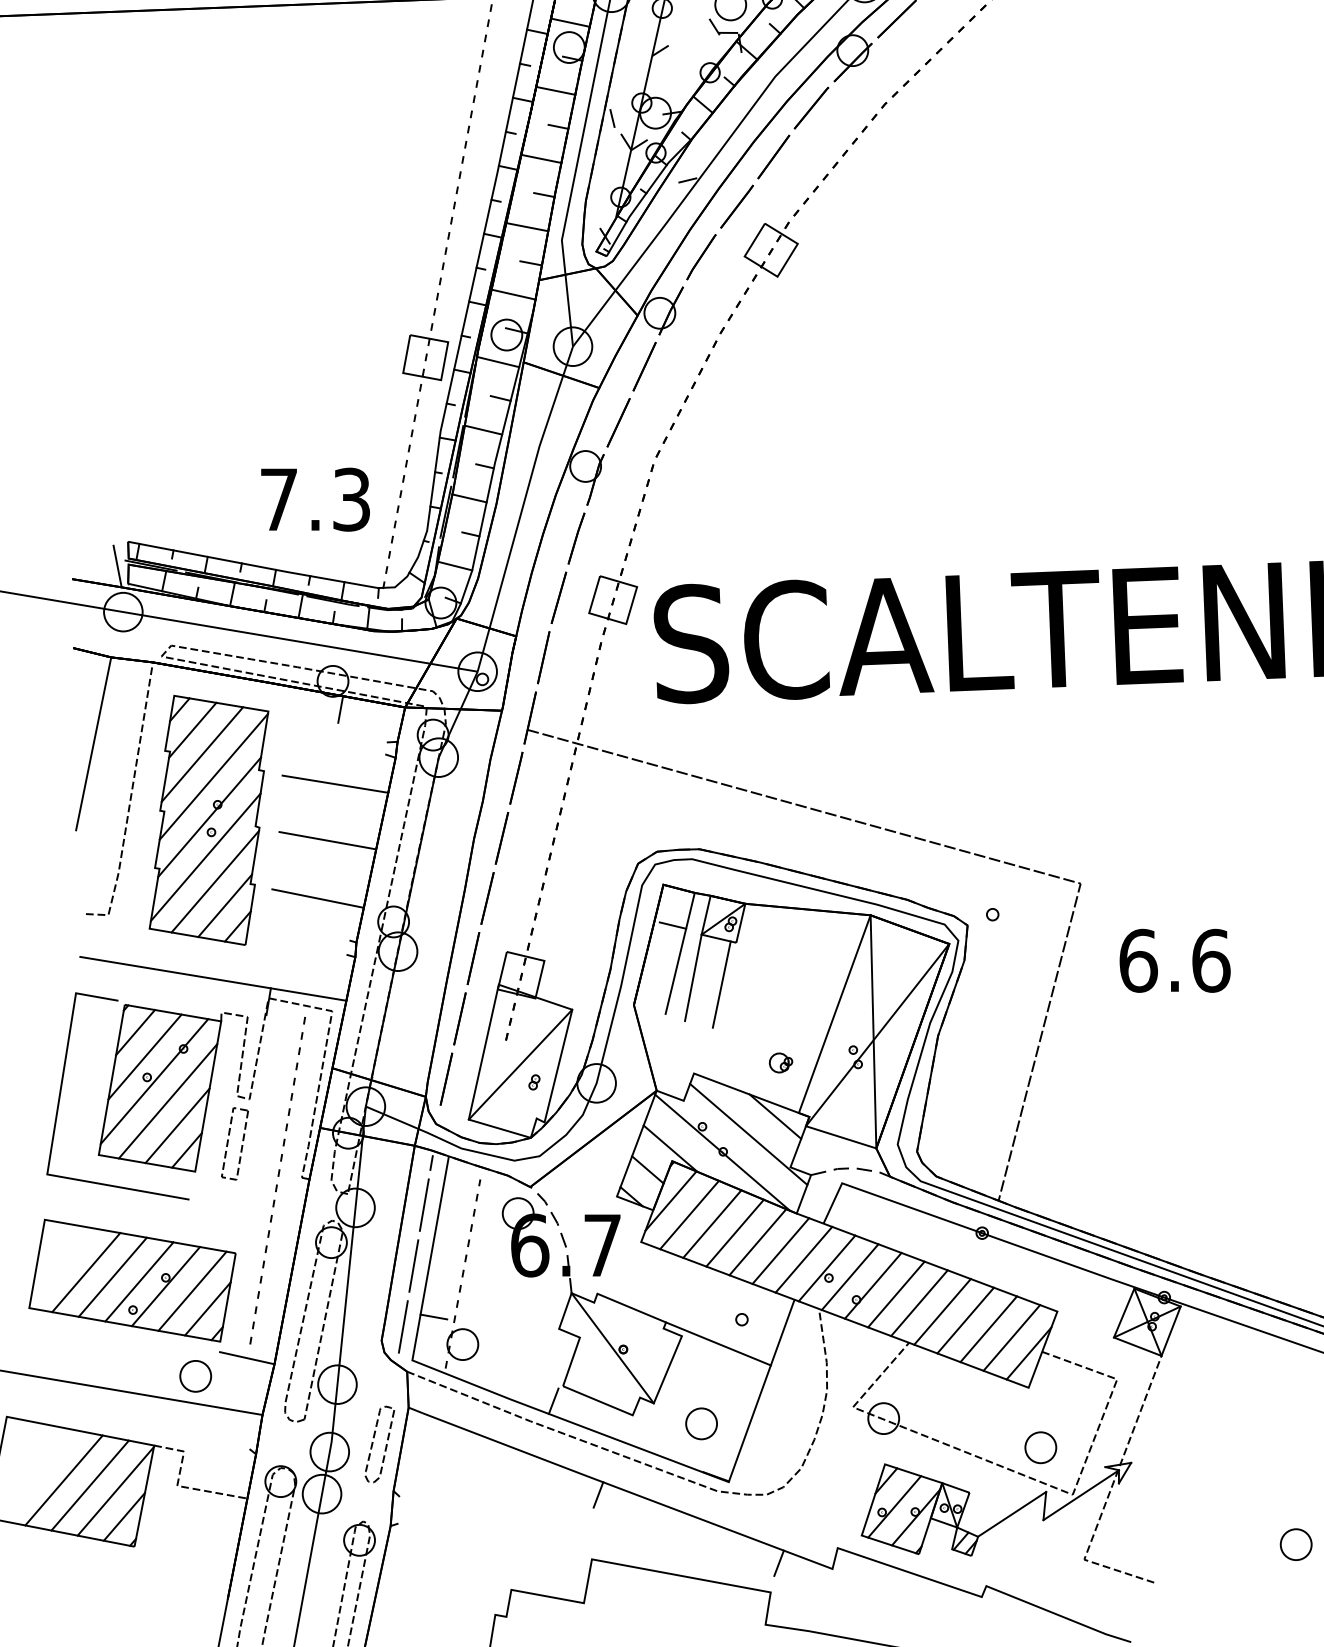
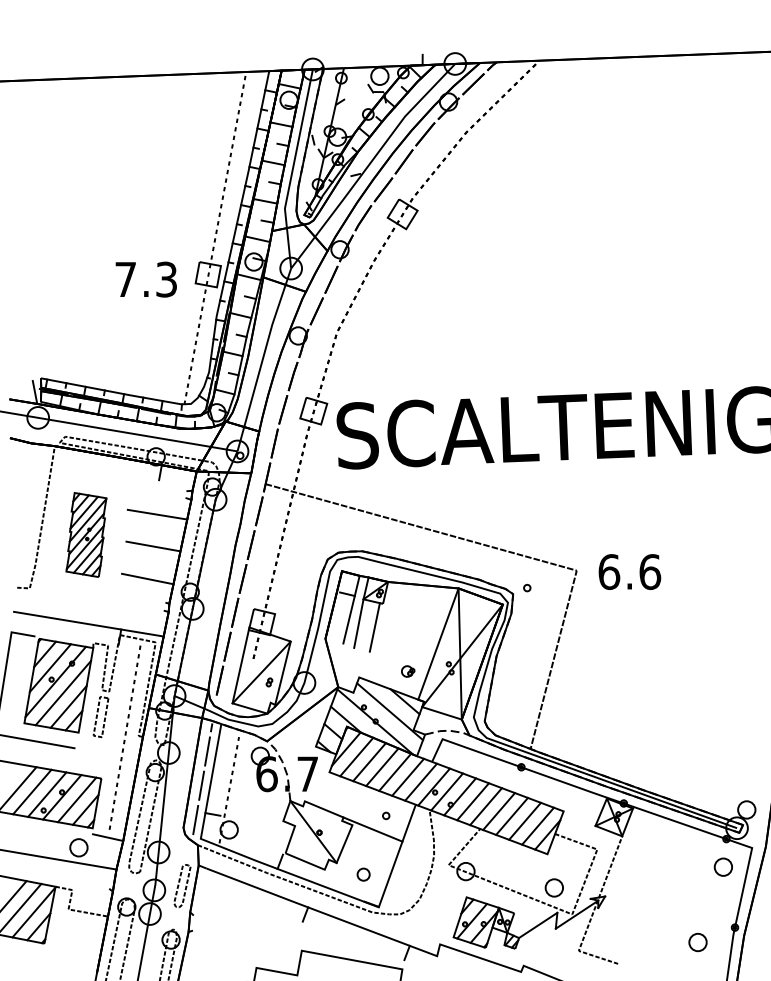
text: (314, 499) -> (145, 279), moved
line: (93, 742) -> (21, 491), removed
part: (209, 819) -> (86, 534), size x0.6
text: (1174, 959) -> (629, 571), moved
part: (701, 1423) -> (363, 874), size x0.7

